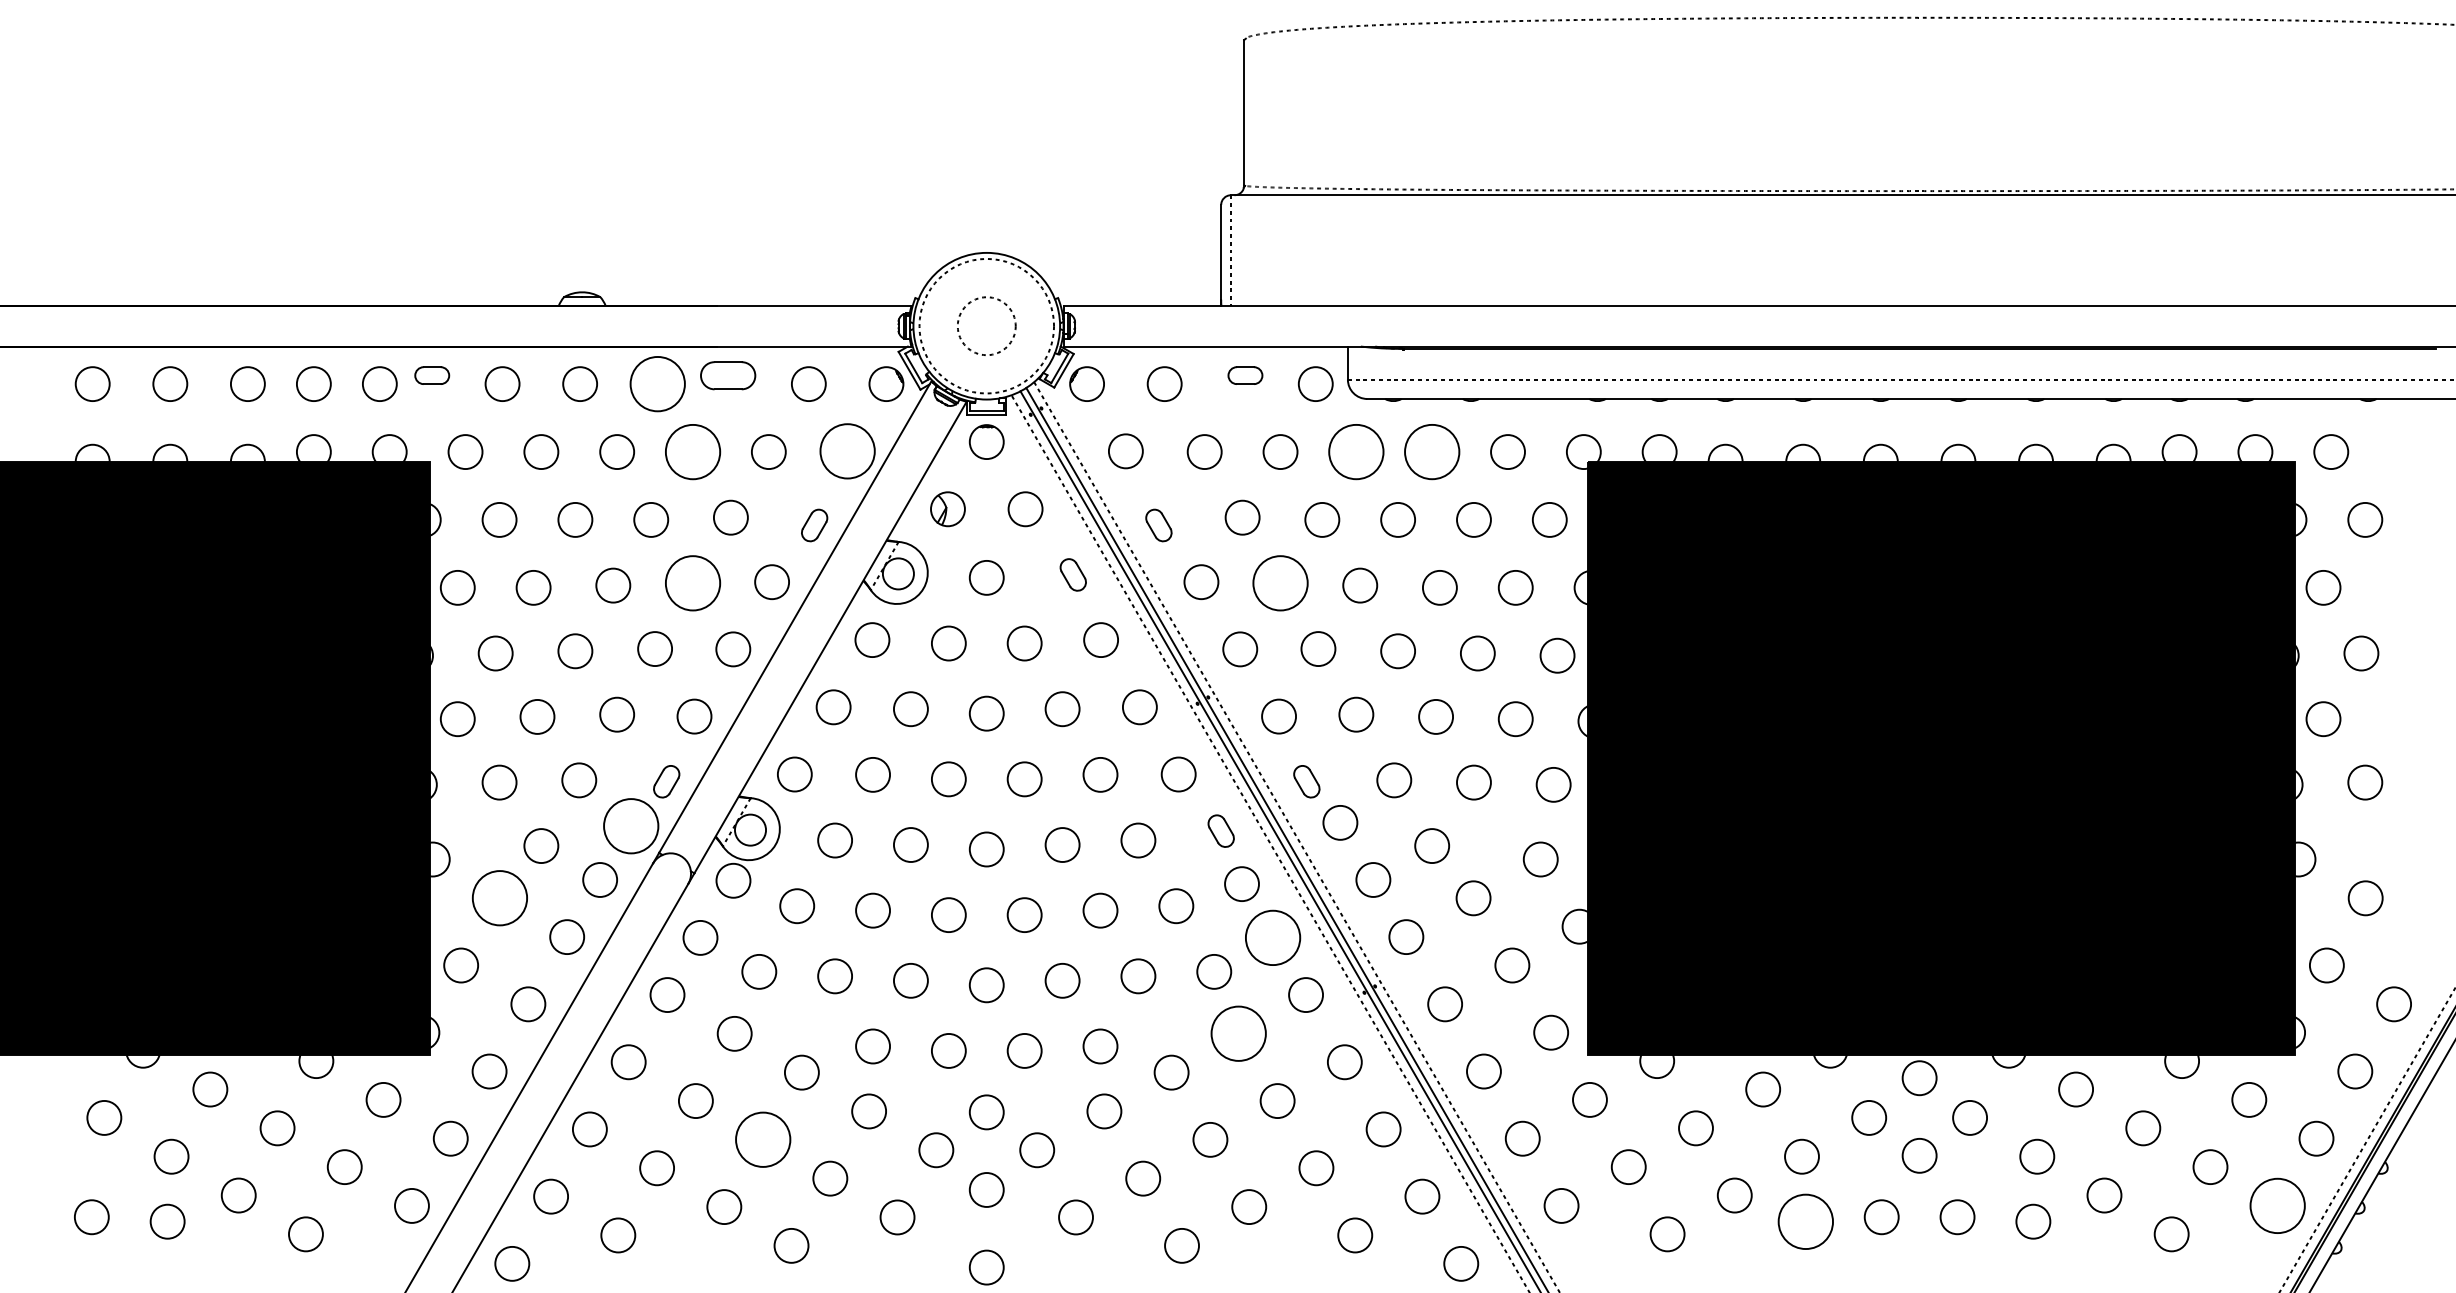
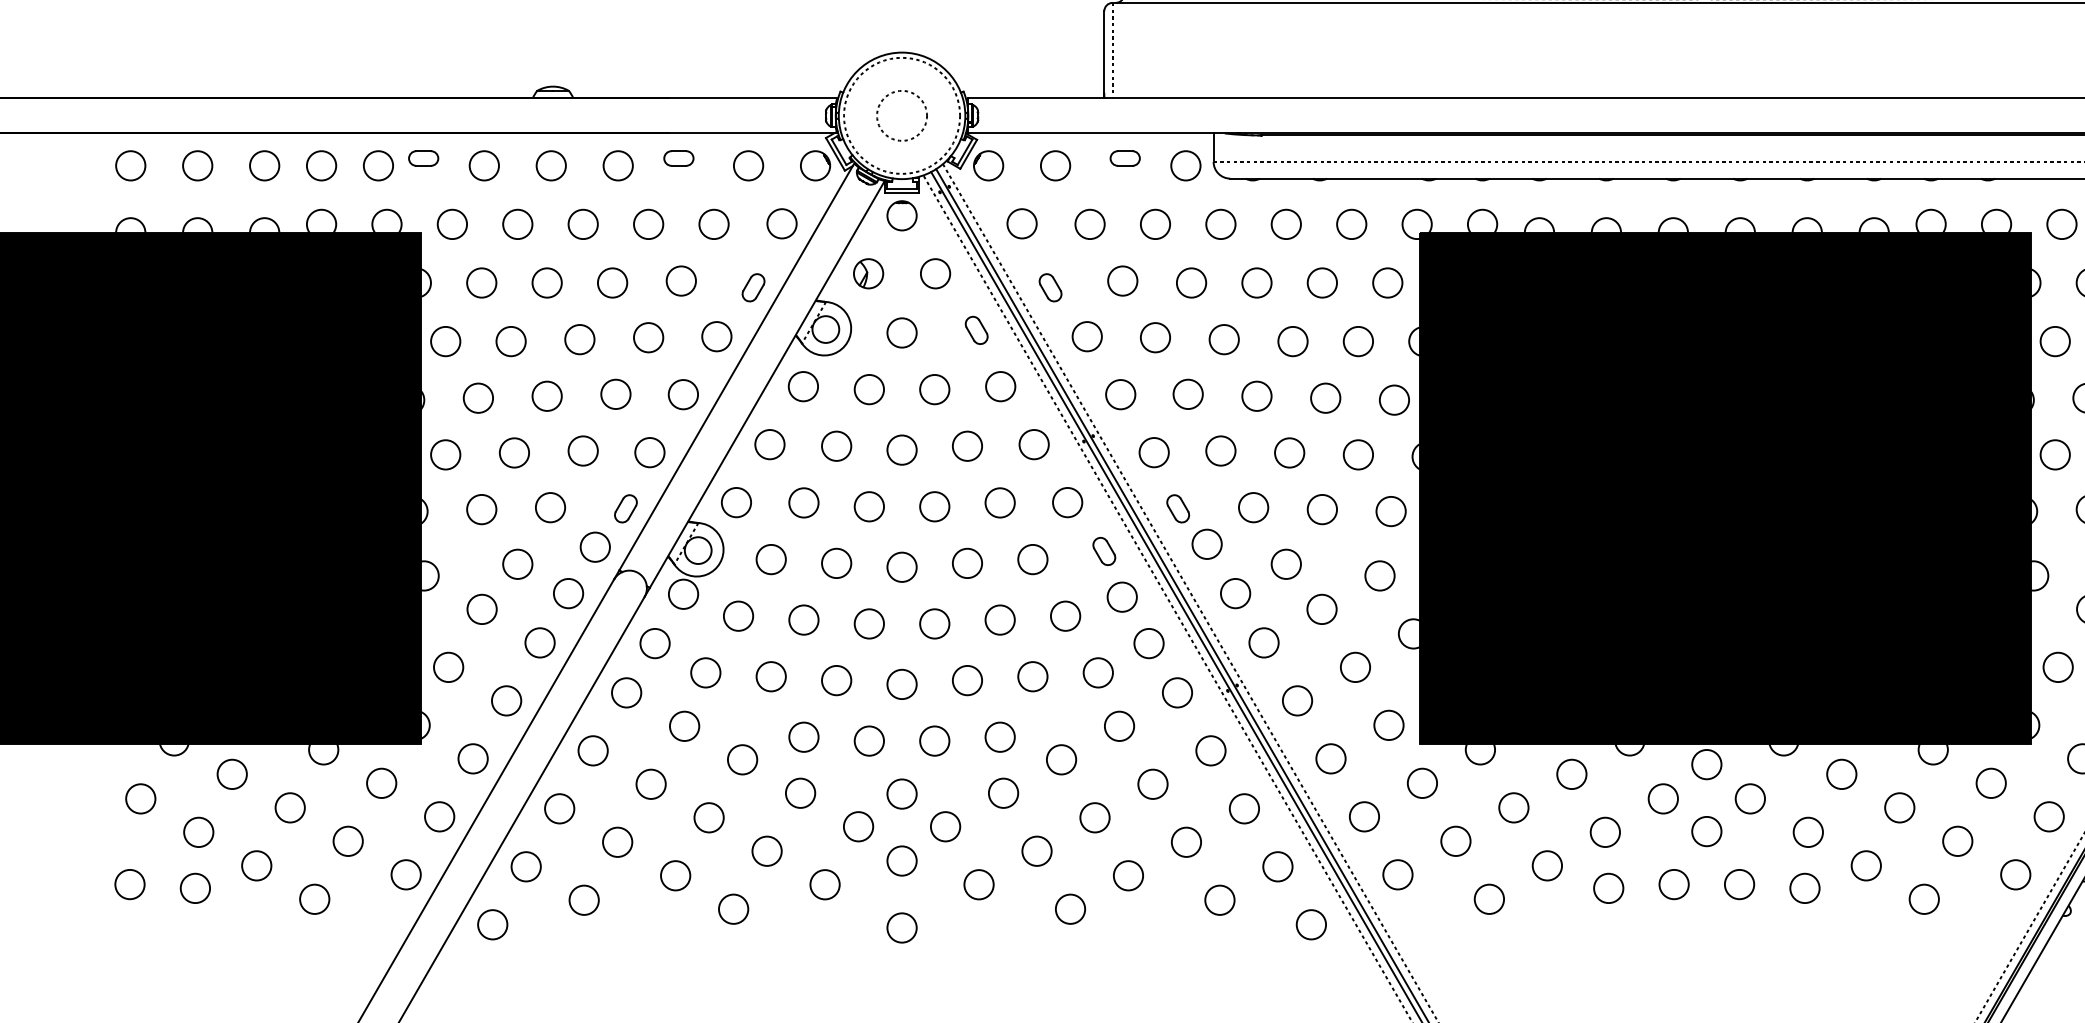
part: (727, 375) -> (678, 158), size x0.62
circle: (657, 384) -> (618, 166), size x0.62
circle: (692, 451) -> (648, 223), size x0.62
circle: (847, 451) -> (781, 223), size x0.62
circle: (1356, 452) -> (1221, 224), size x0.62
circle: (1432, 452) -> (1286, 224), size x0.62
circle: (692, 583) -> (648, 337), size x0.62
circle: (1280, 583) -> (1155, 337), size x0.62
circle: (631, 826) -> (595, 547), size x0.62
circle: (499, 898) -> (481, 609), size x0.62
circle: (1273, 937) -> (1149, 643), size x0.62
circle: (1238, 1033) -> (1119, 726), size x0.62
circle: (762, 1139) -> (708, 817), size x0.62
circle: (2277, 1205) -> (2015, 874), size x0.62
circle: (1805, 1221) -> (1608, 888), size x0.62

